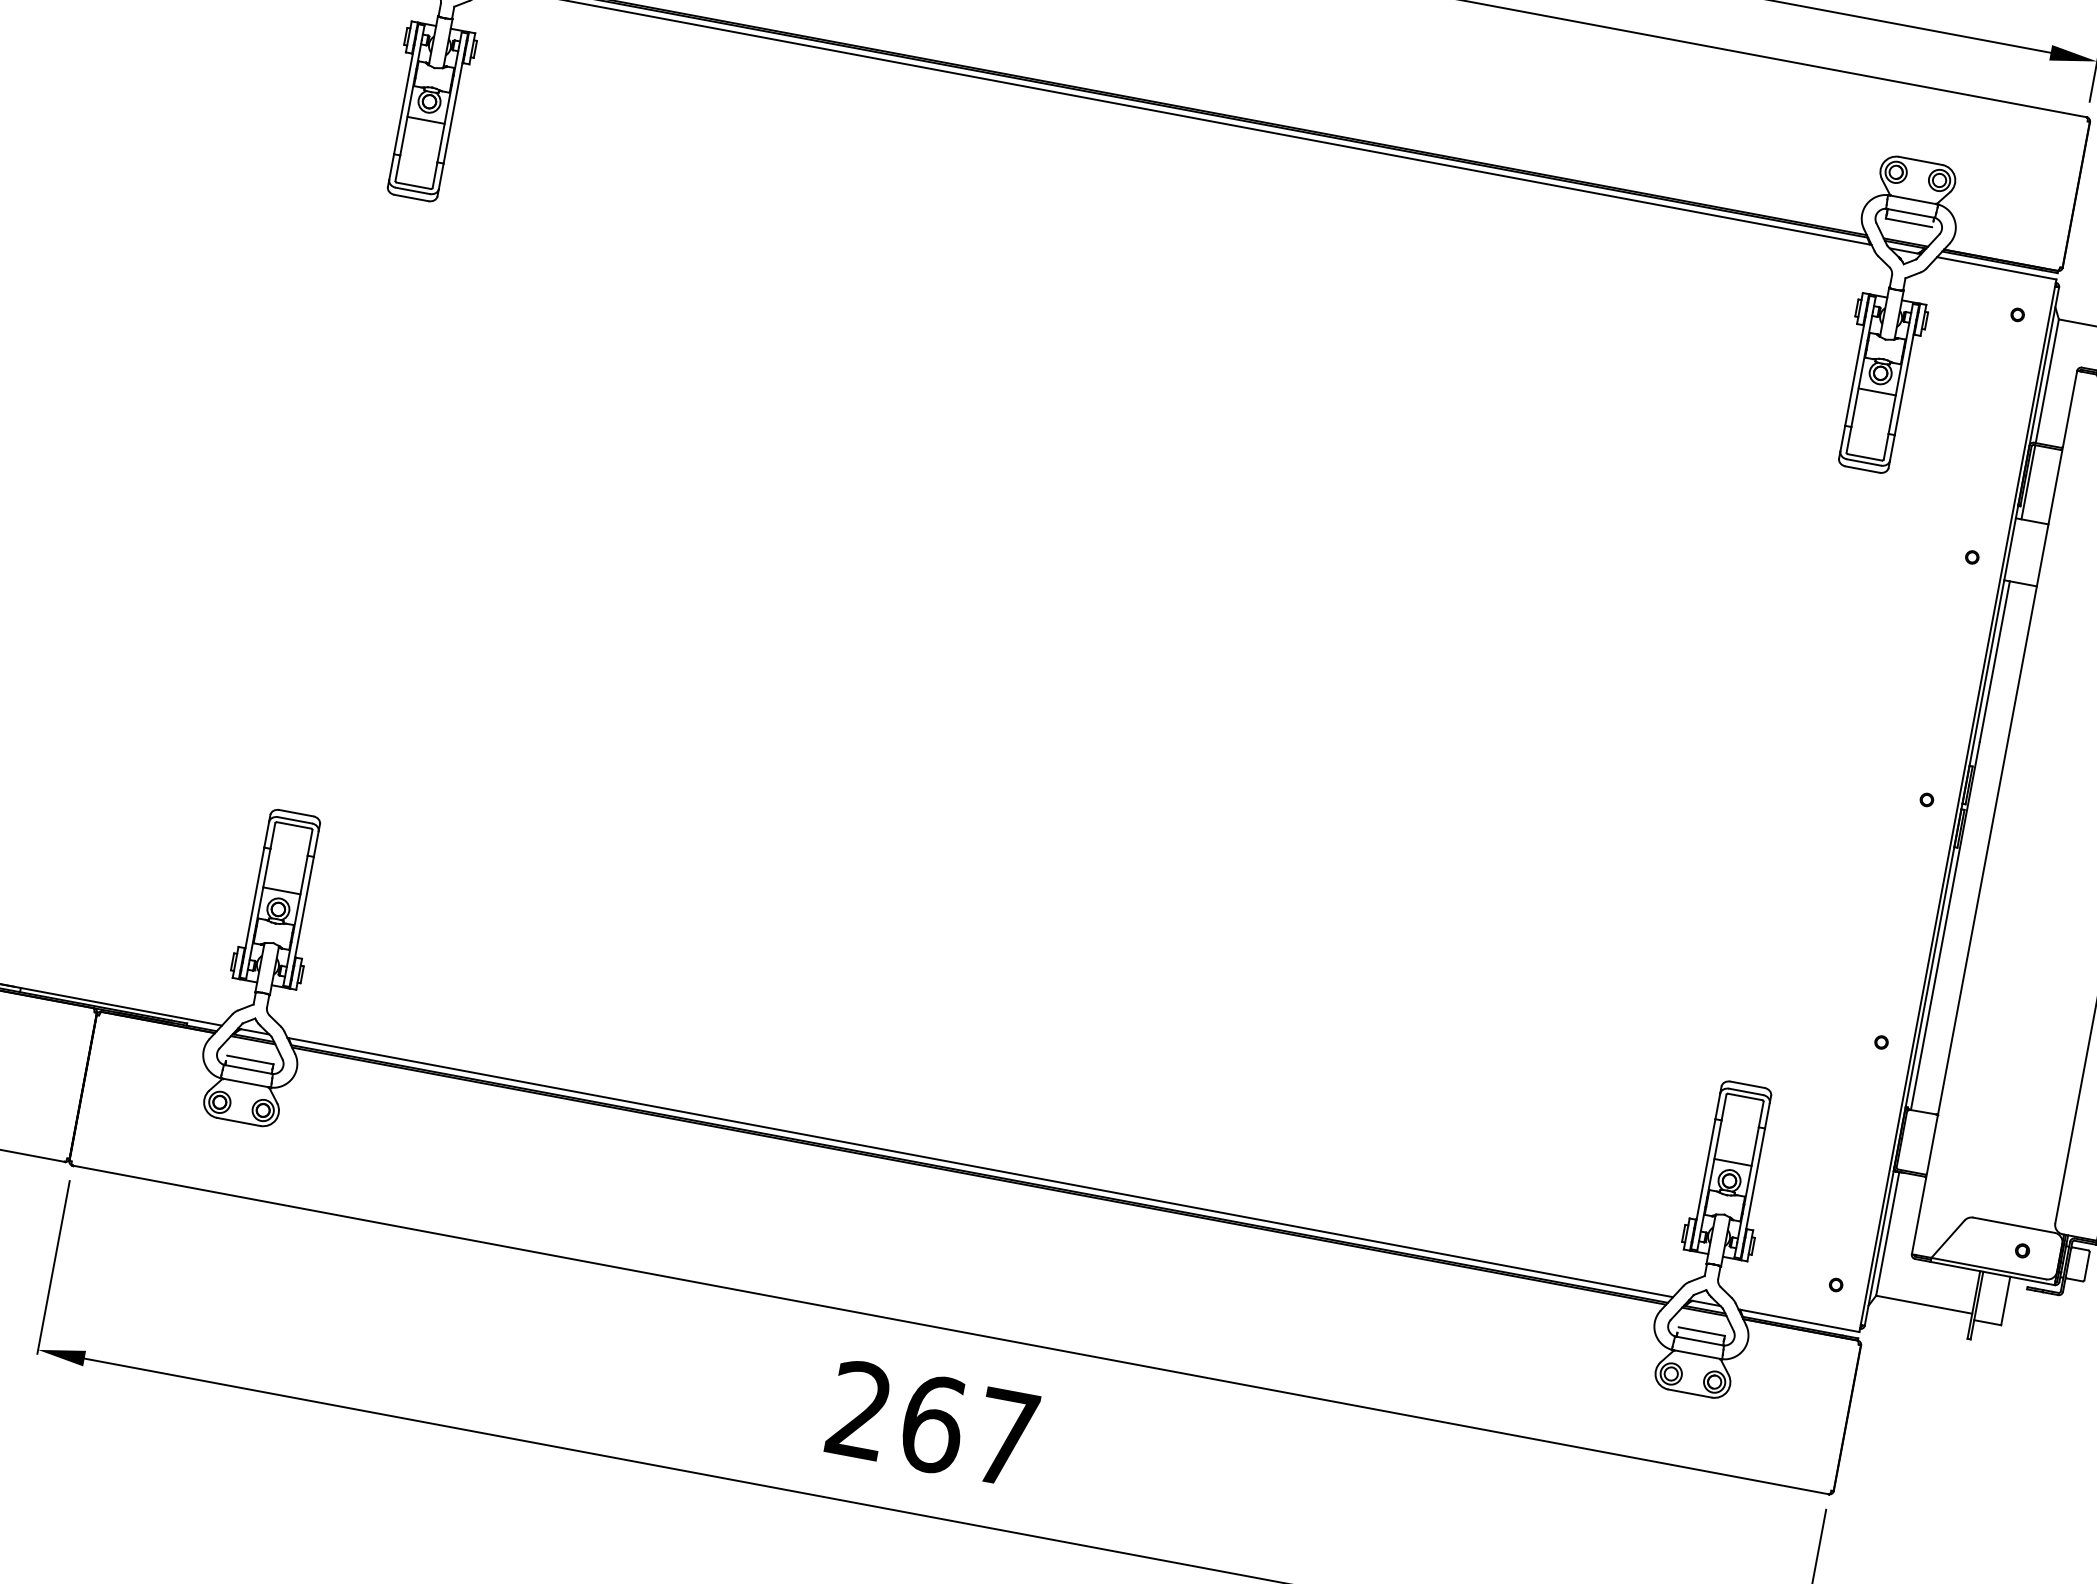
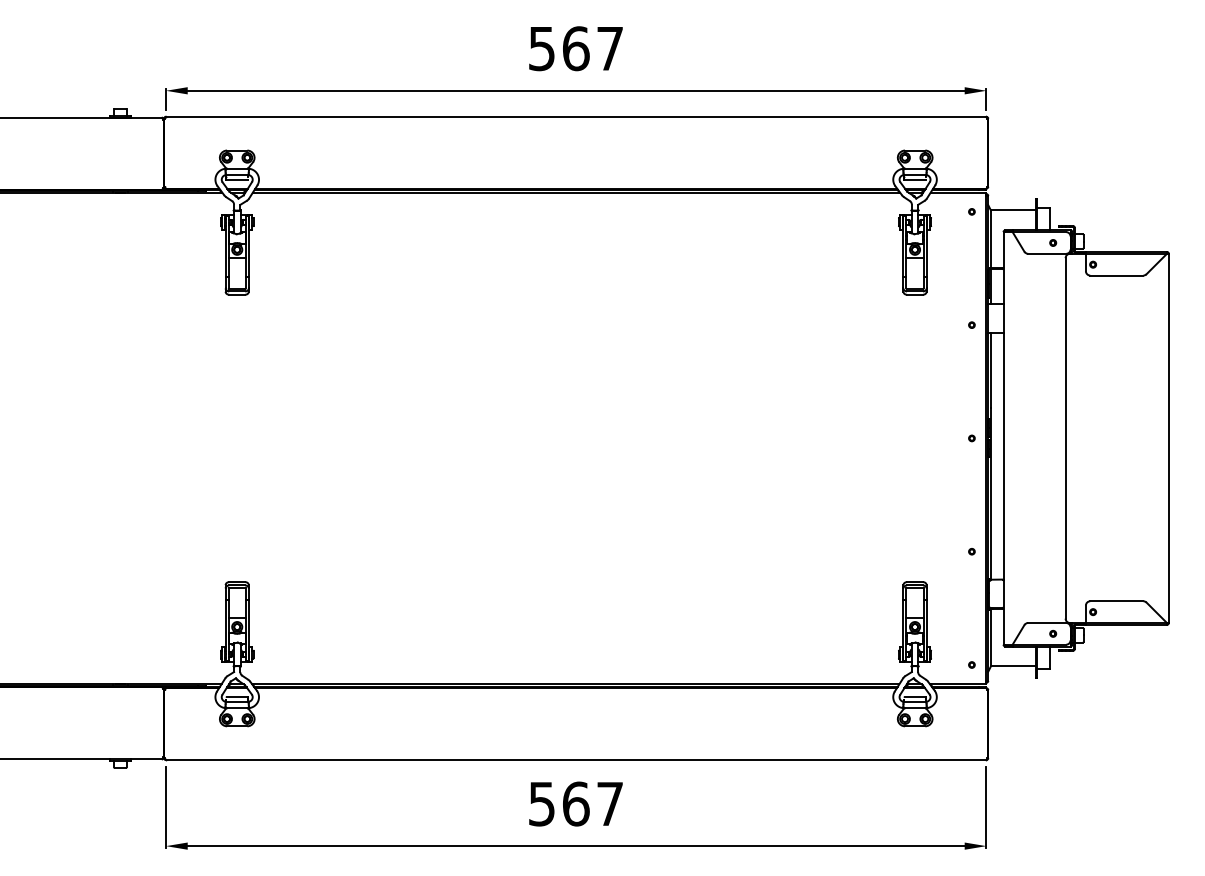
text: (859, 1409) -> (541, 803), 267 -> 567

